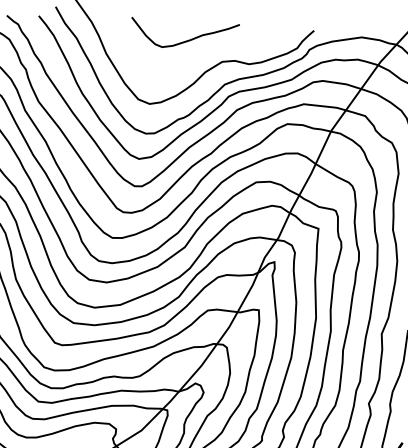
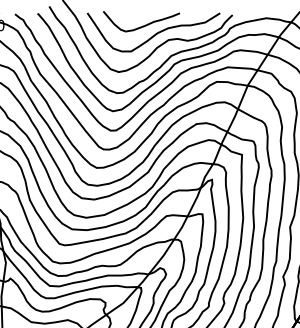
part: (201, 50) -> (153, 32), added

